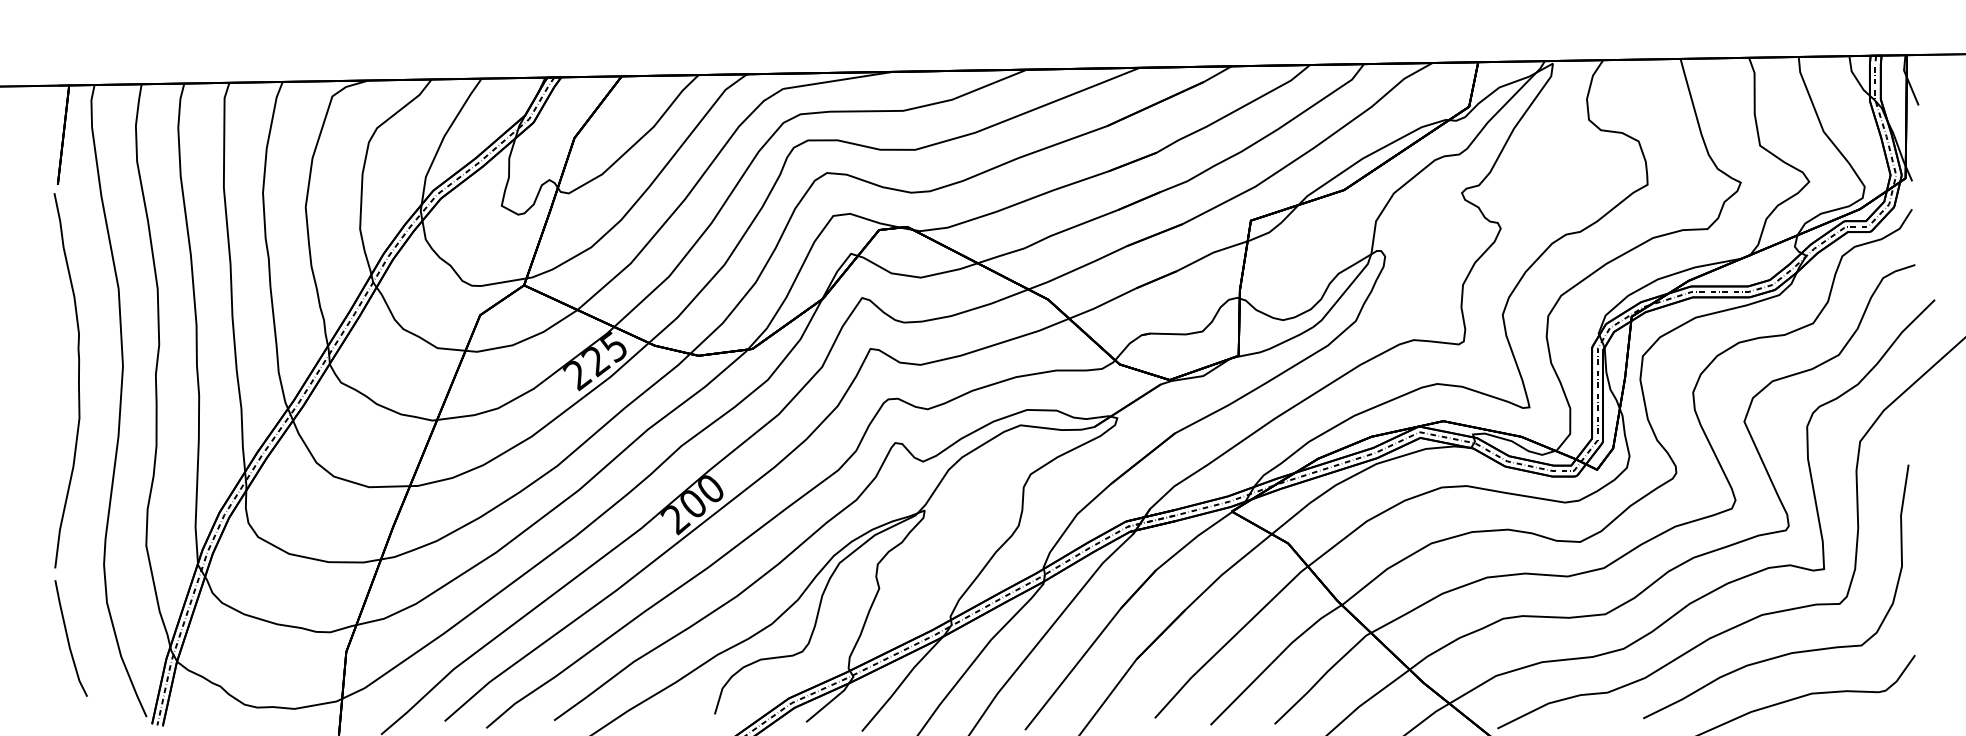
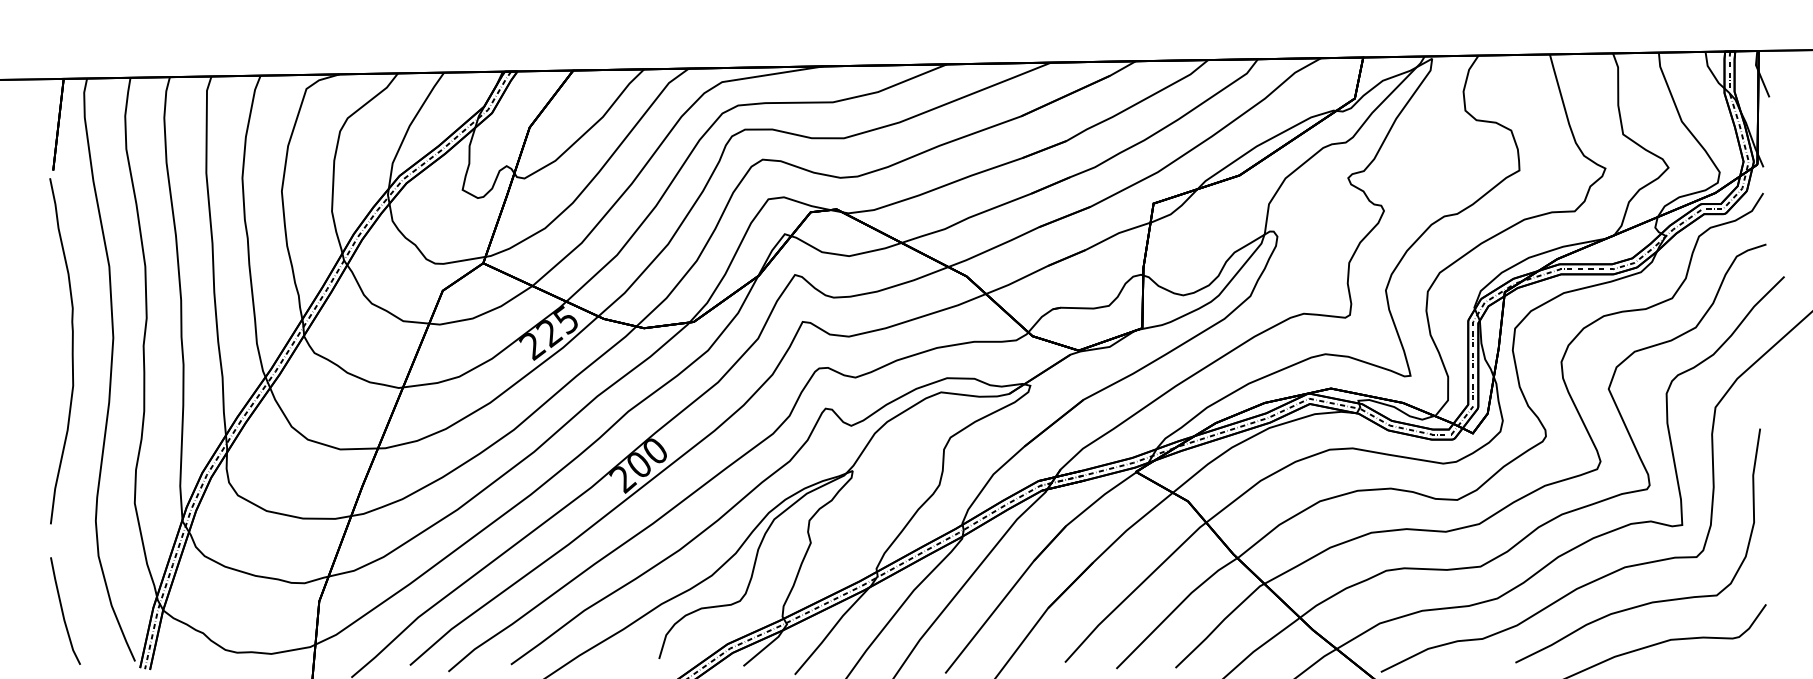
line: (68, 638) -> (63, 611), moved

